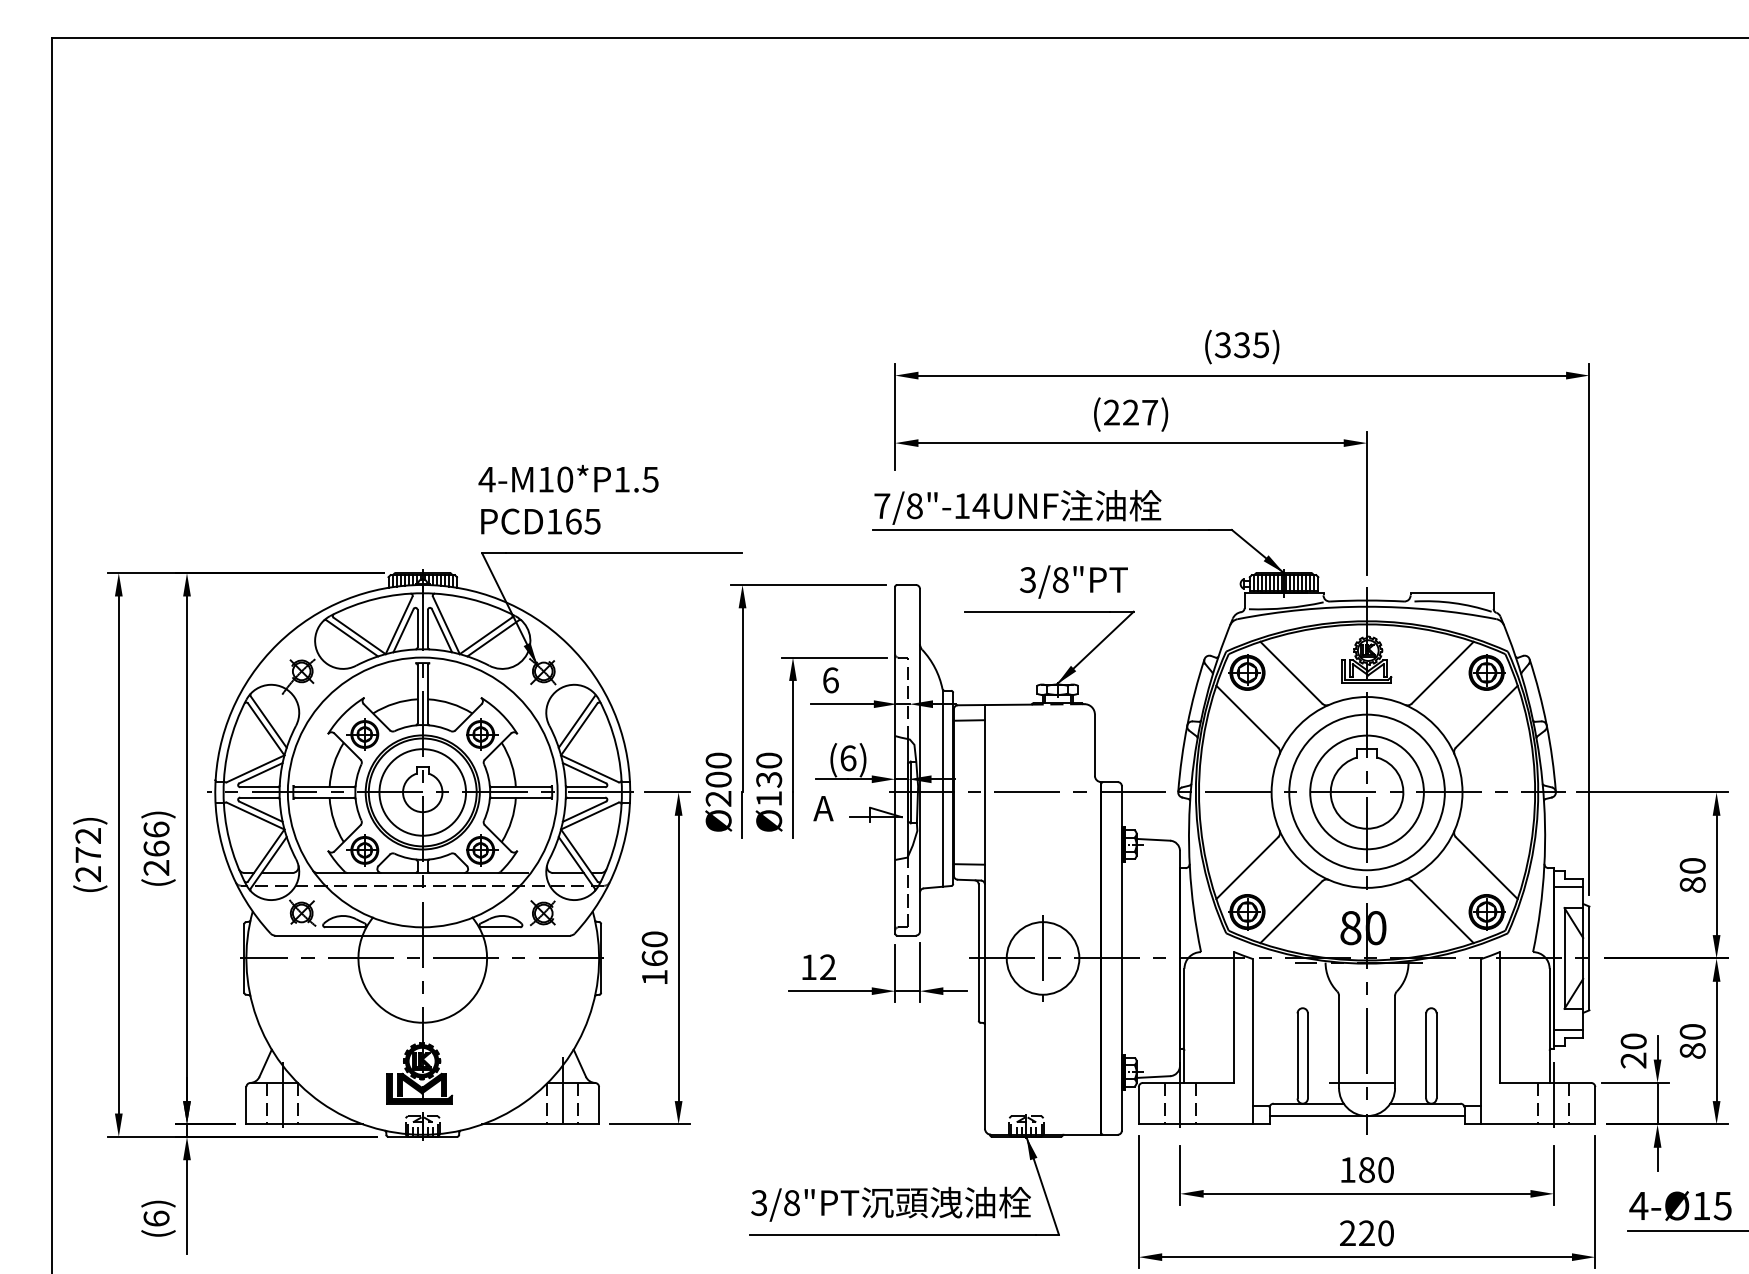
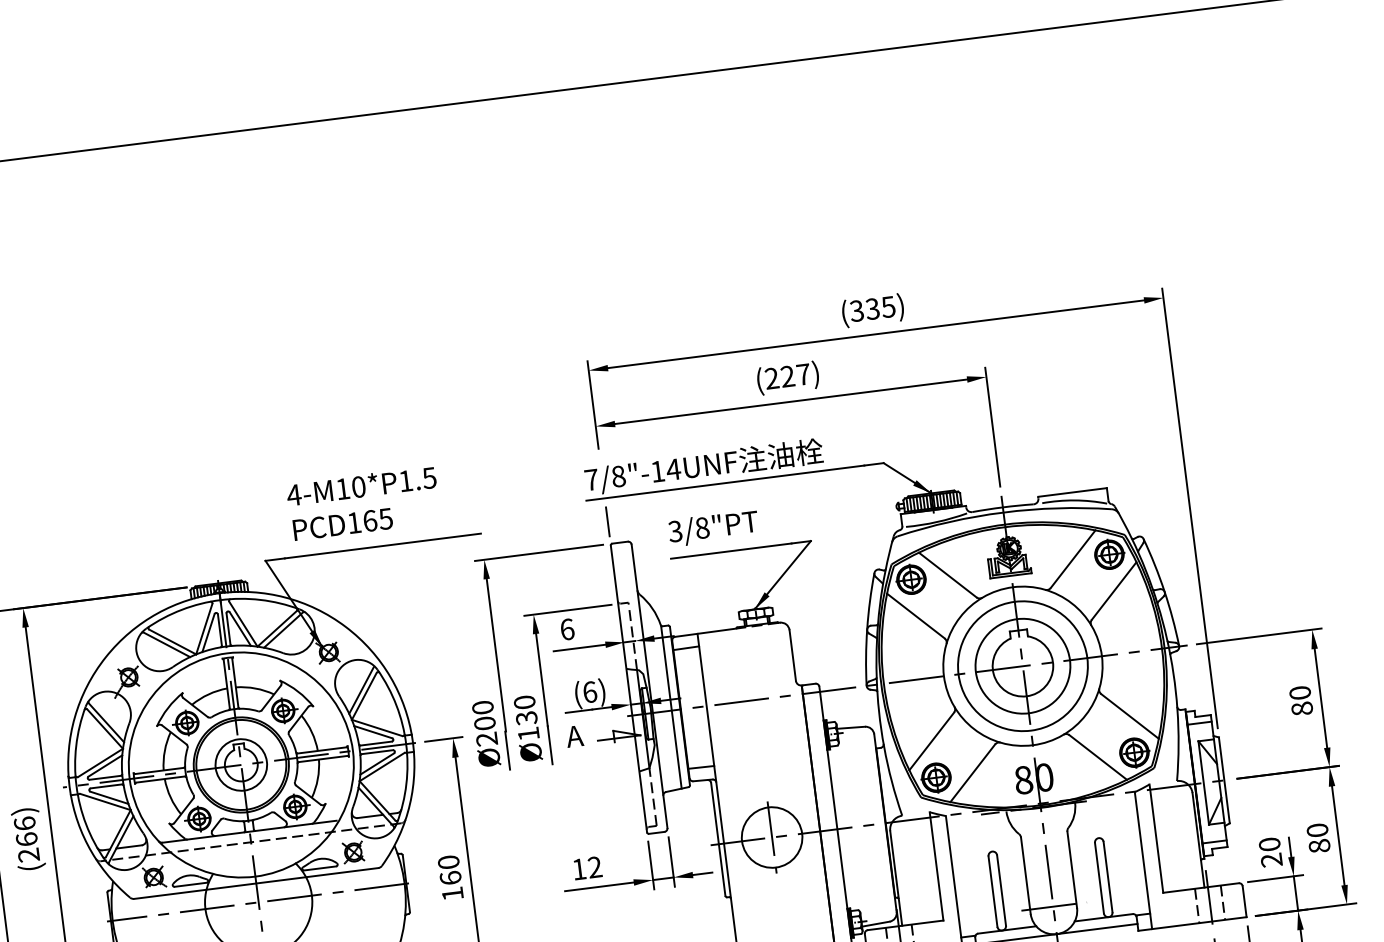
text: (568, 499) -> (363, 503), moved
line: (895, 557) -> (608, 521), added
text: (1073, 581) -> (713, 527), moved
circle: (422, 792) -> (241, 765), size x0.71

